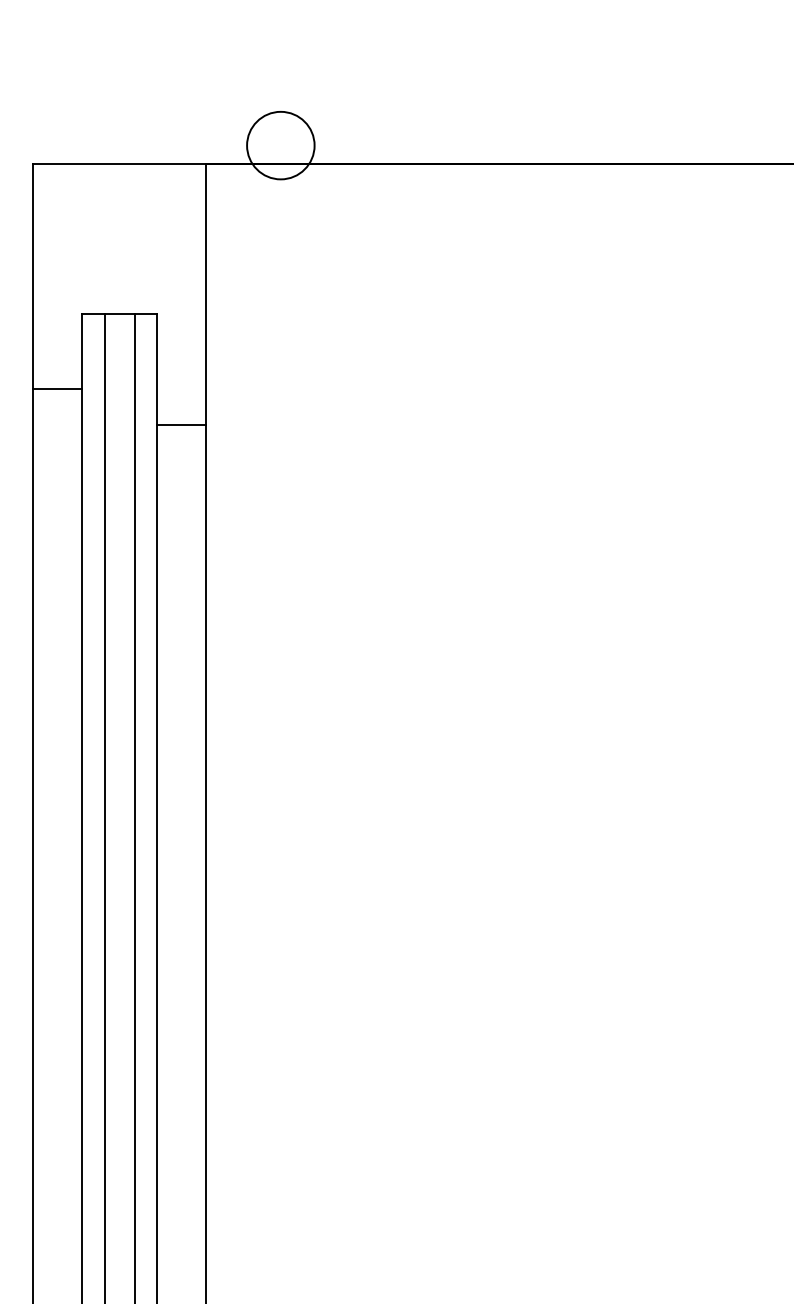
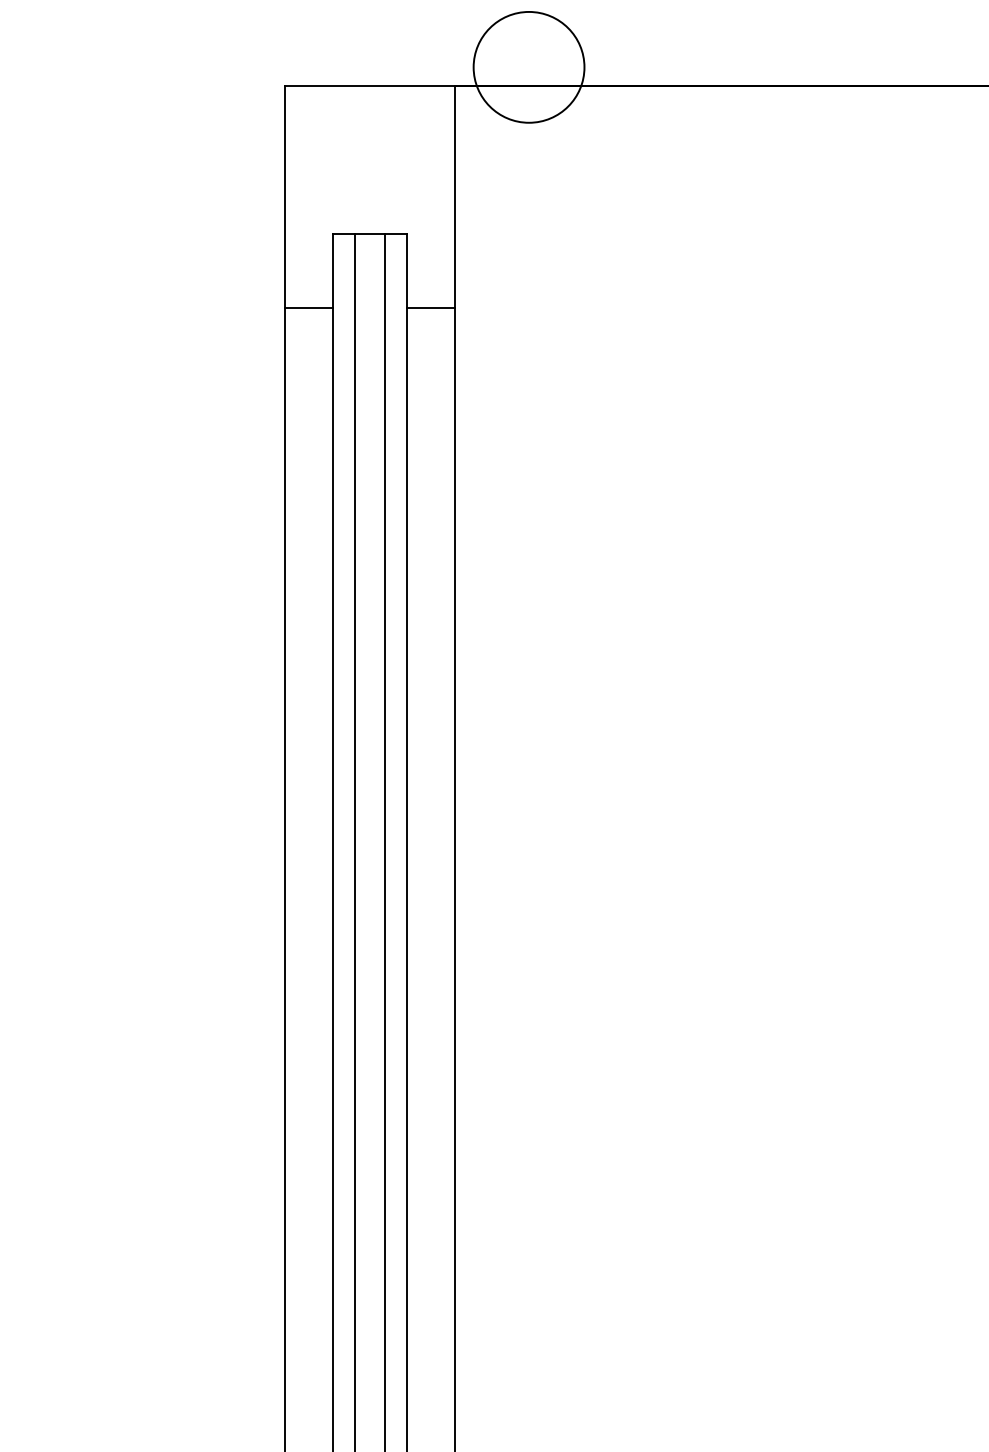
circle: (280, 144) -> (528, 66), size x1.67
line: (181, 425) -> (431, 307), moved

